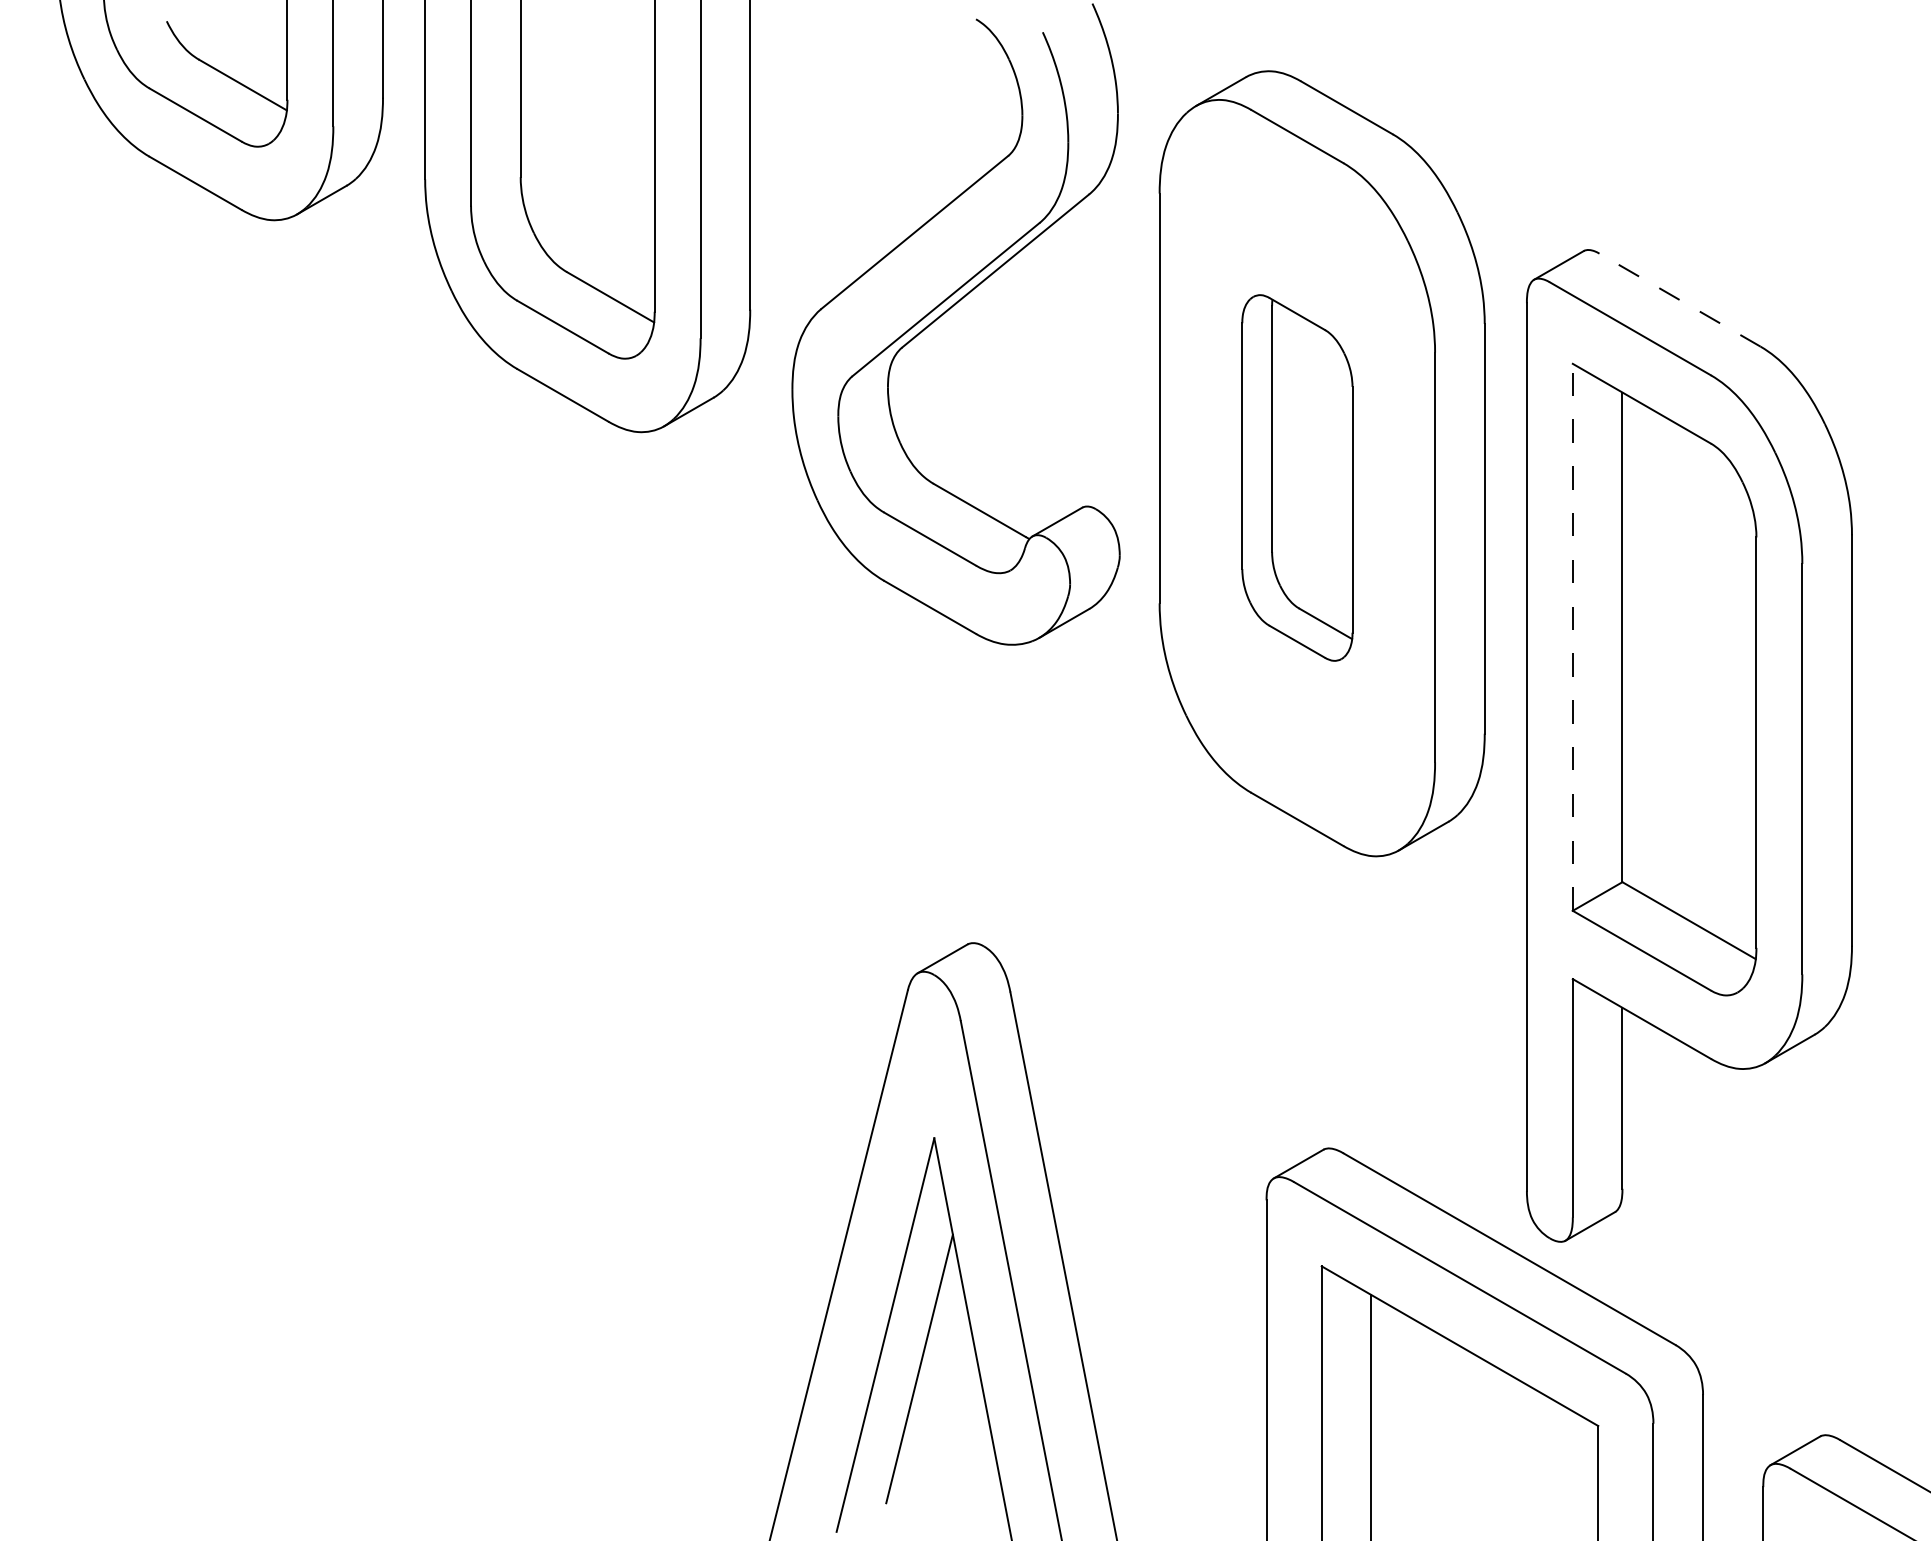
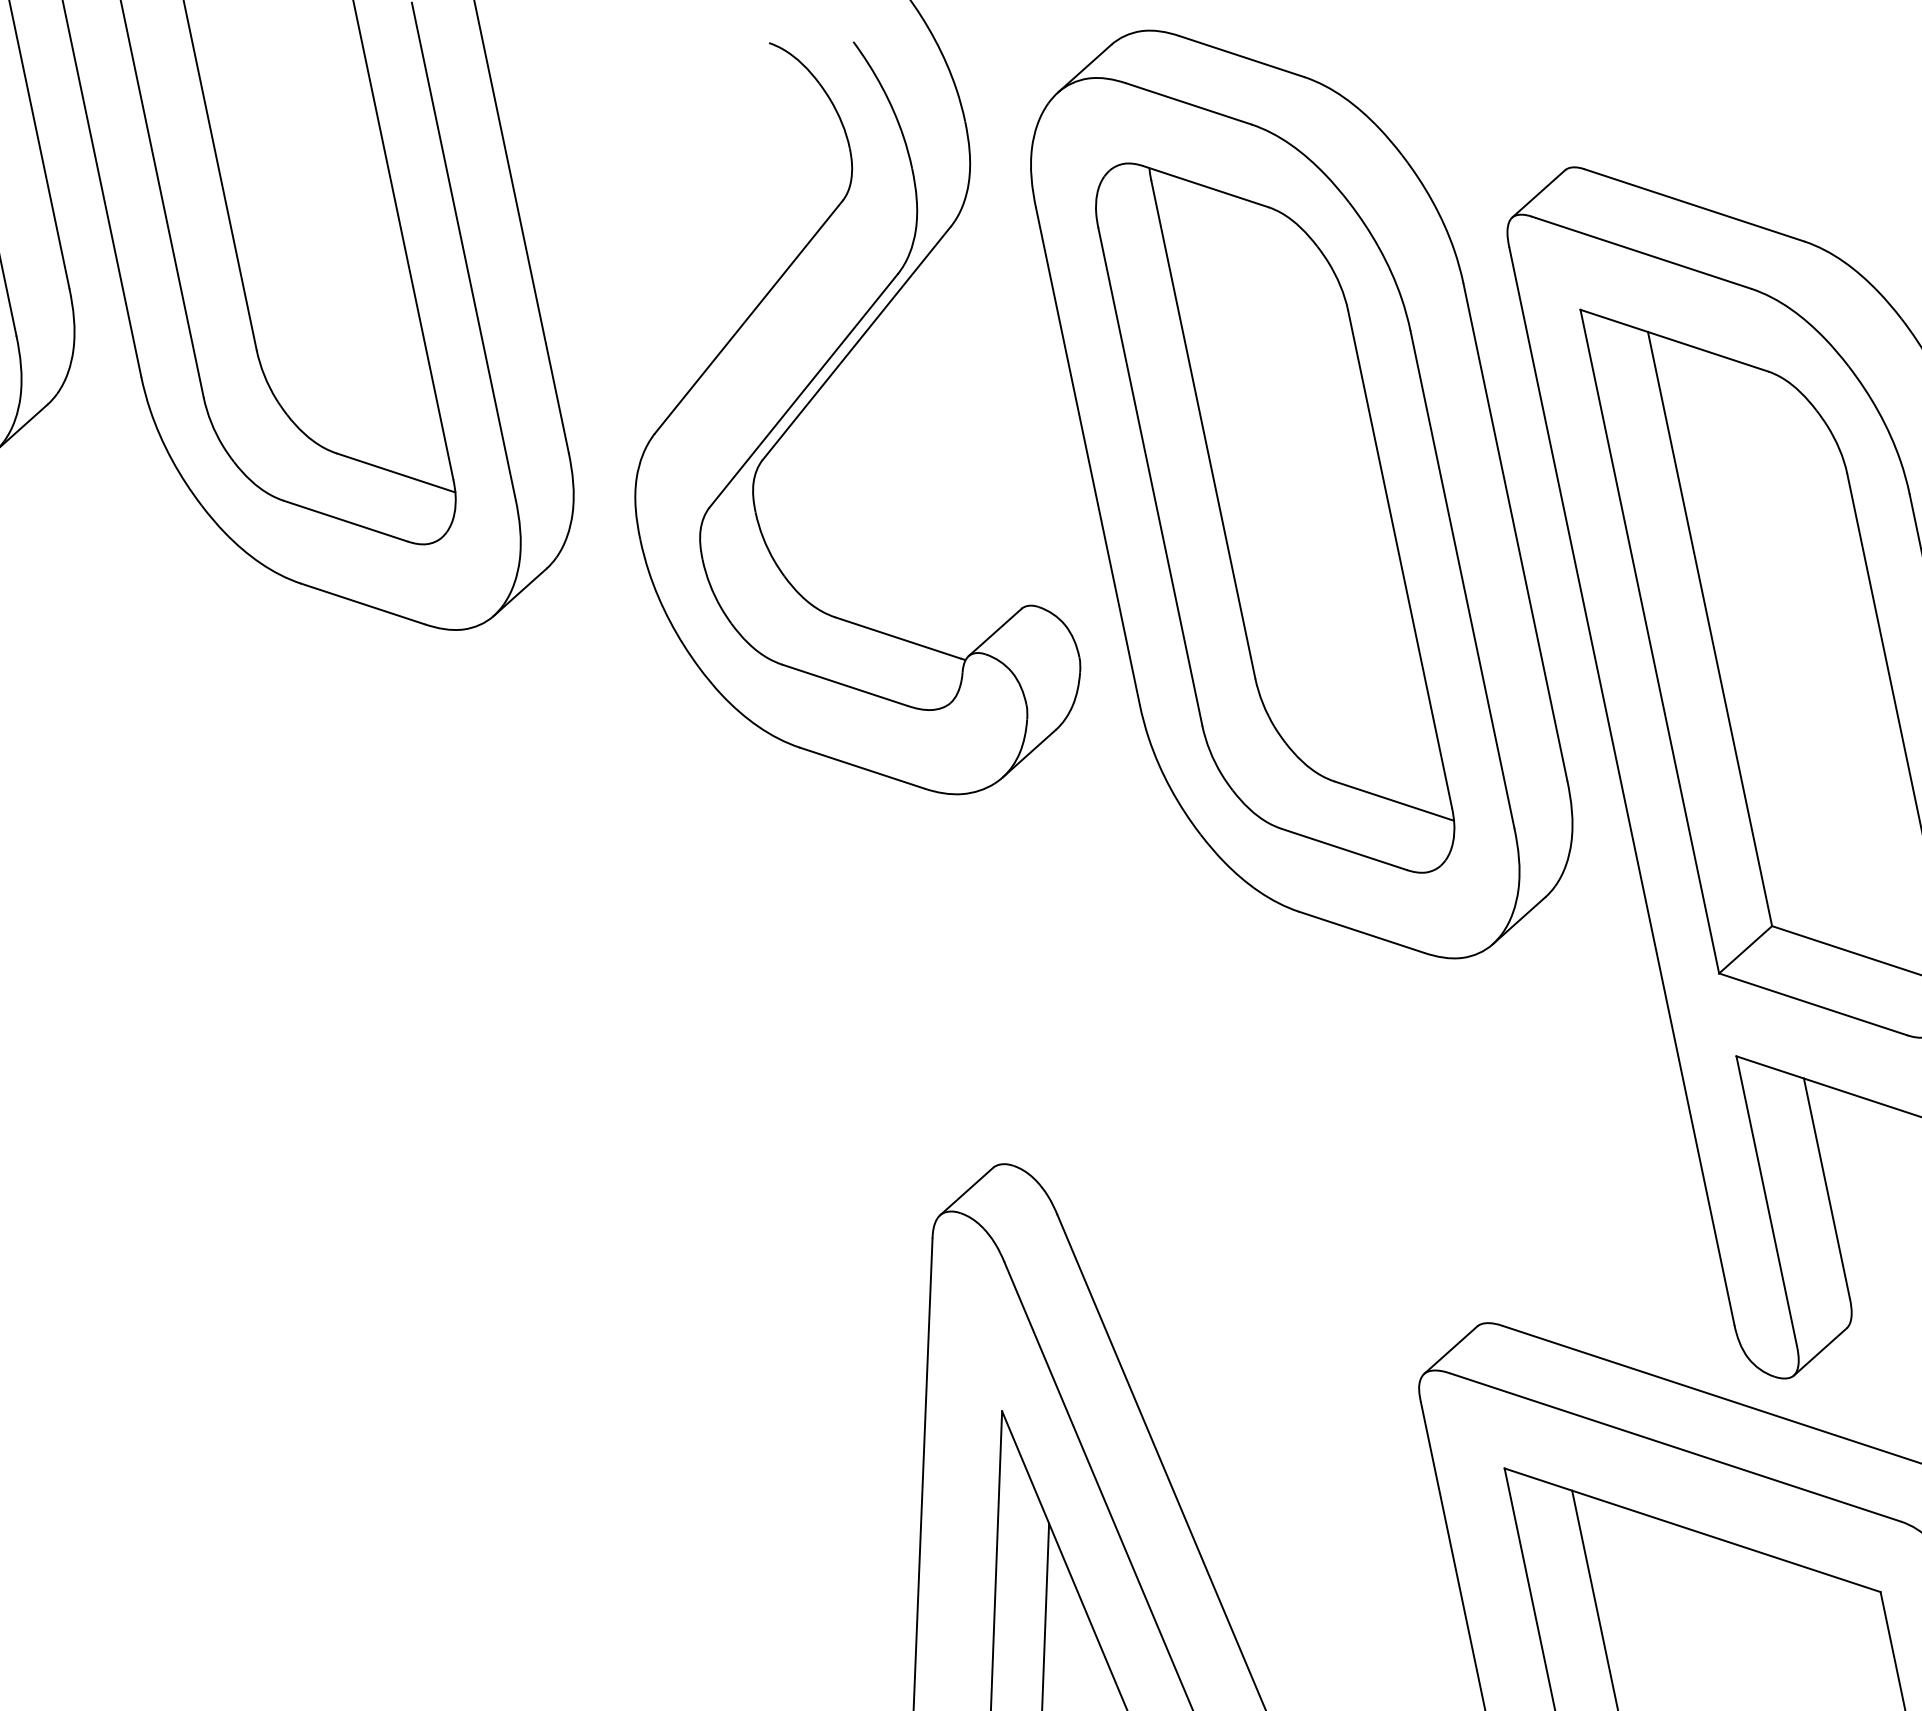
line: (1679, 299) -> (1693, 204), dashed -> solid
part: (1297, 477) -> (1275, 517), size x1.67
line: (1572, 636) -> (1649, 640), dashed -> solid

